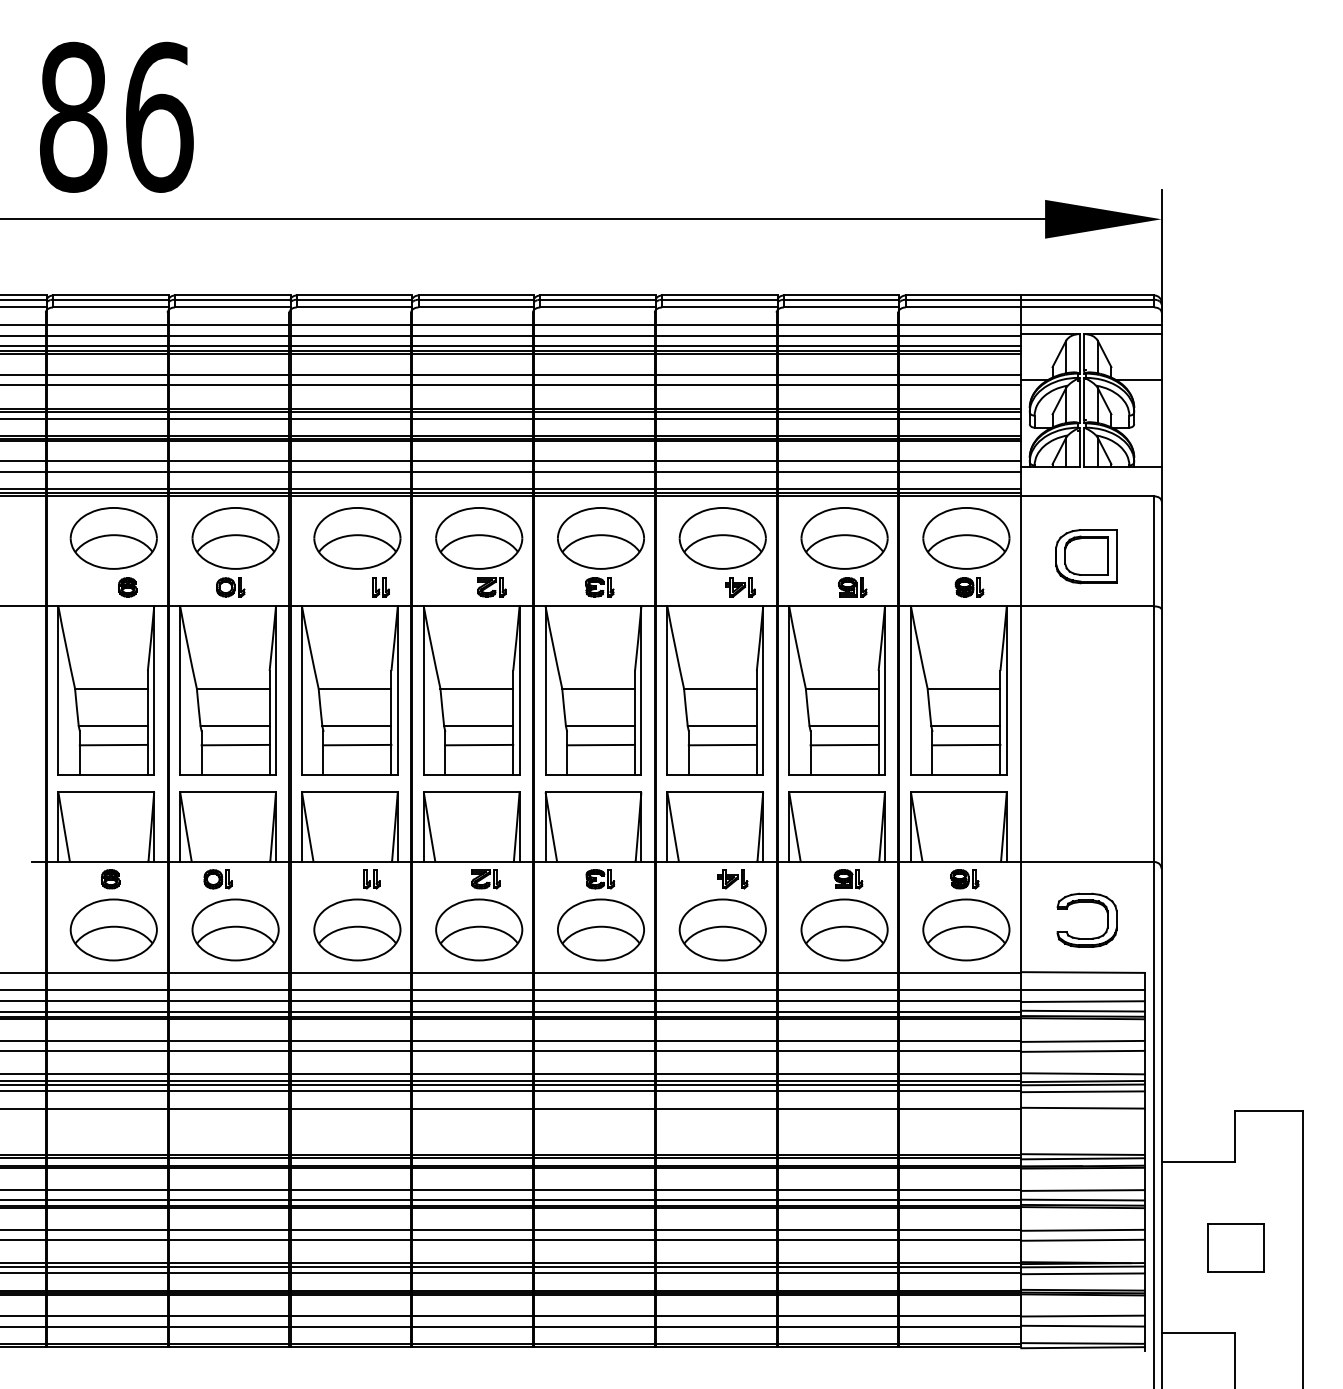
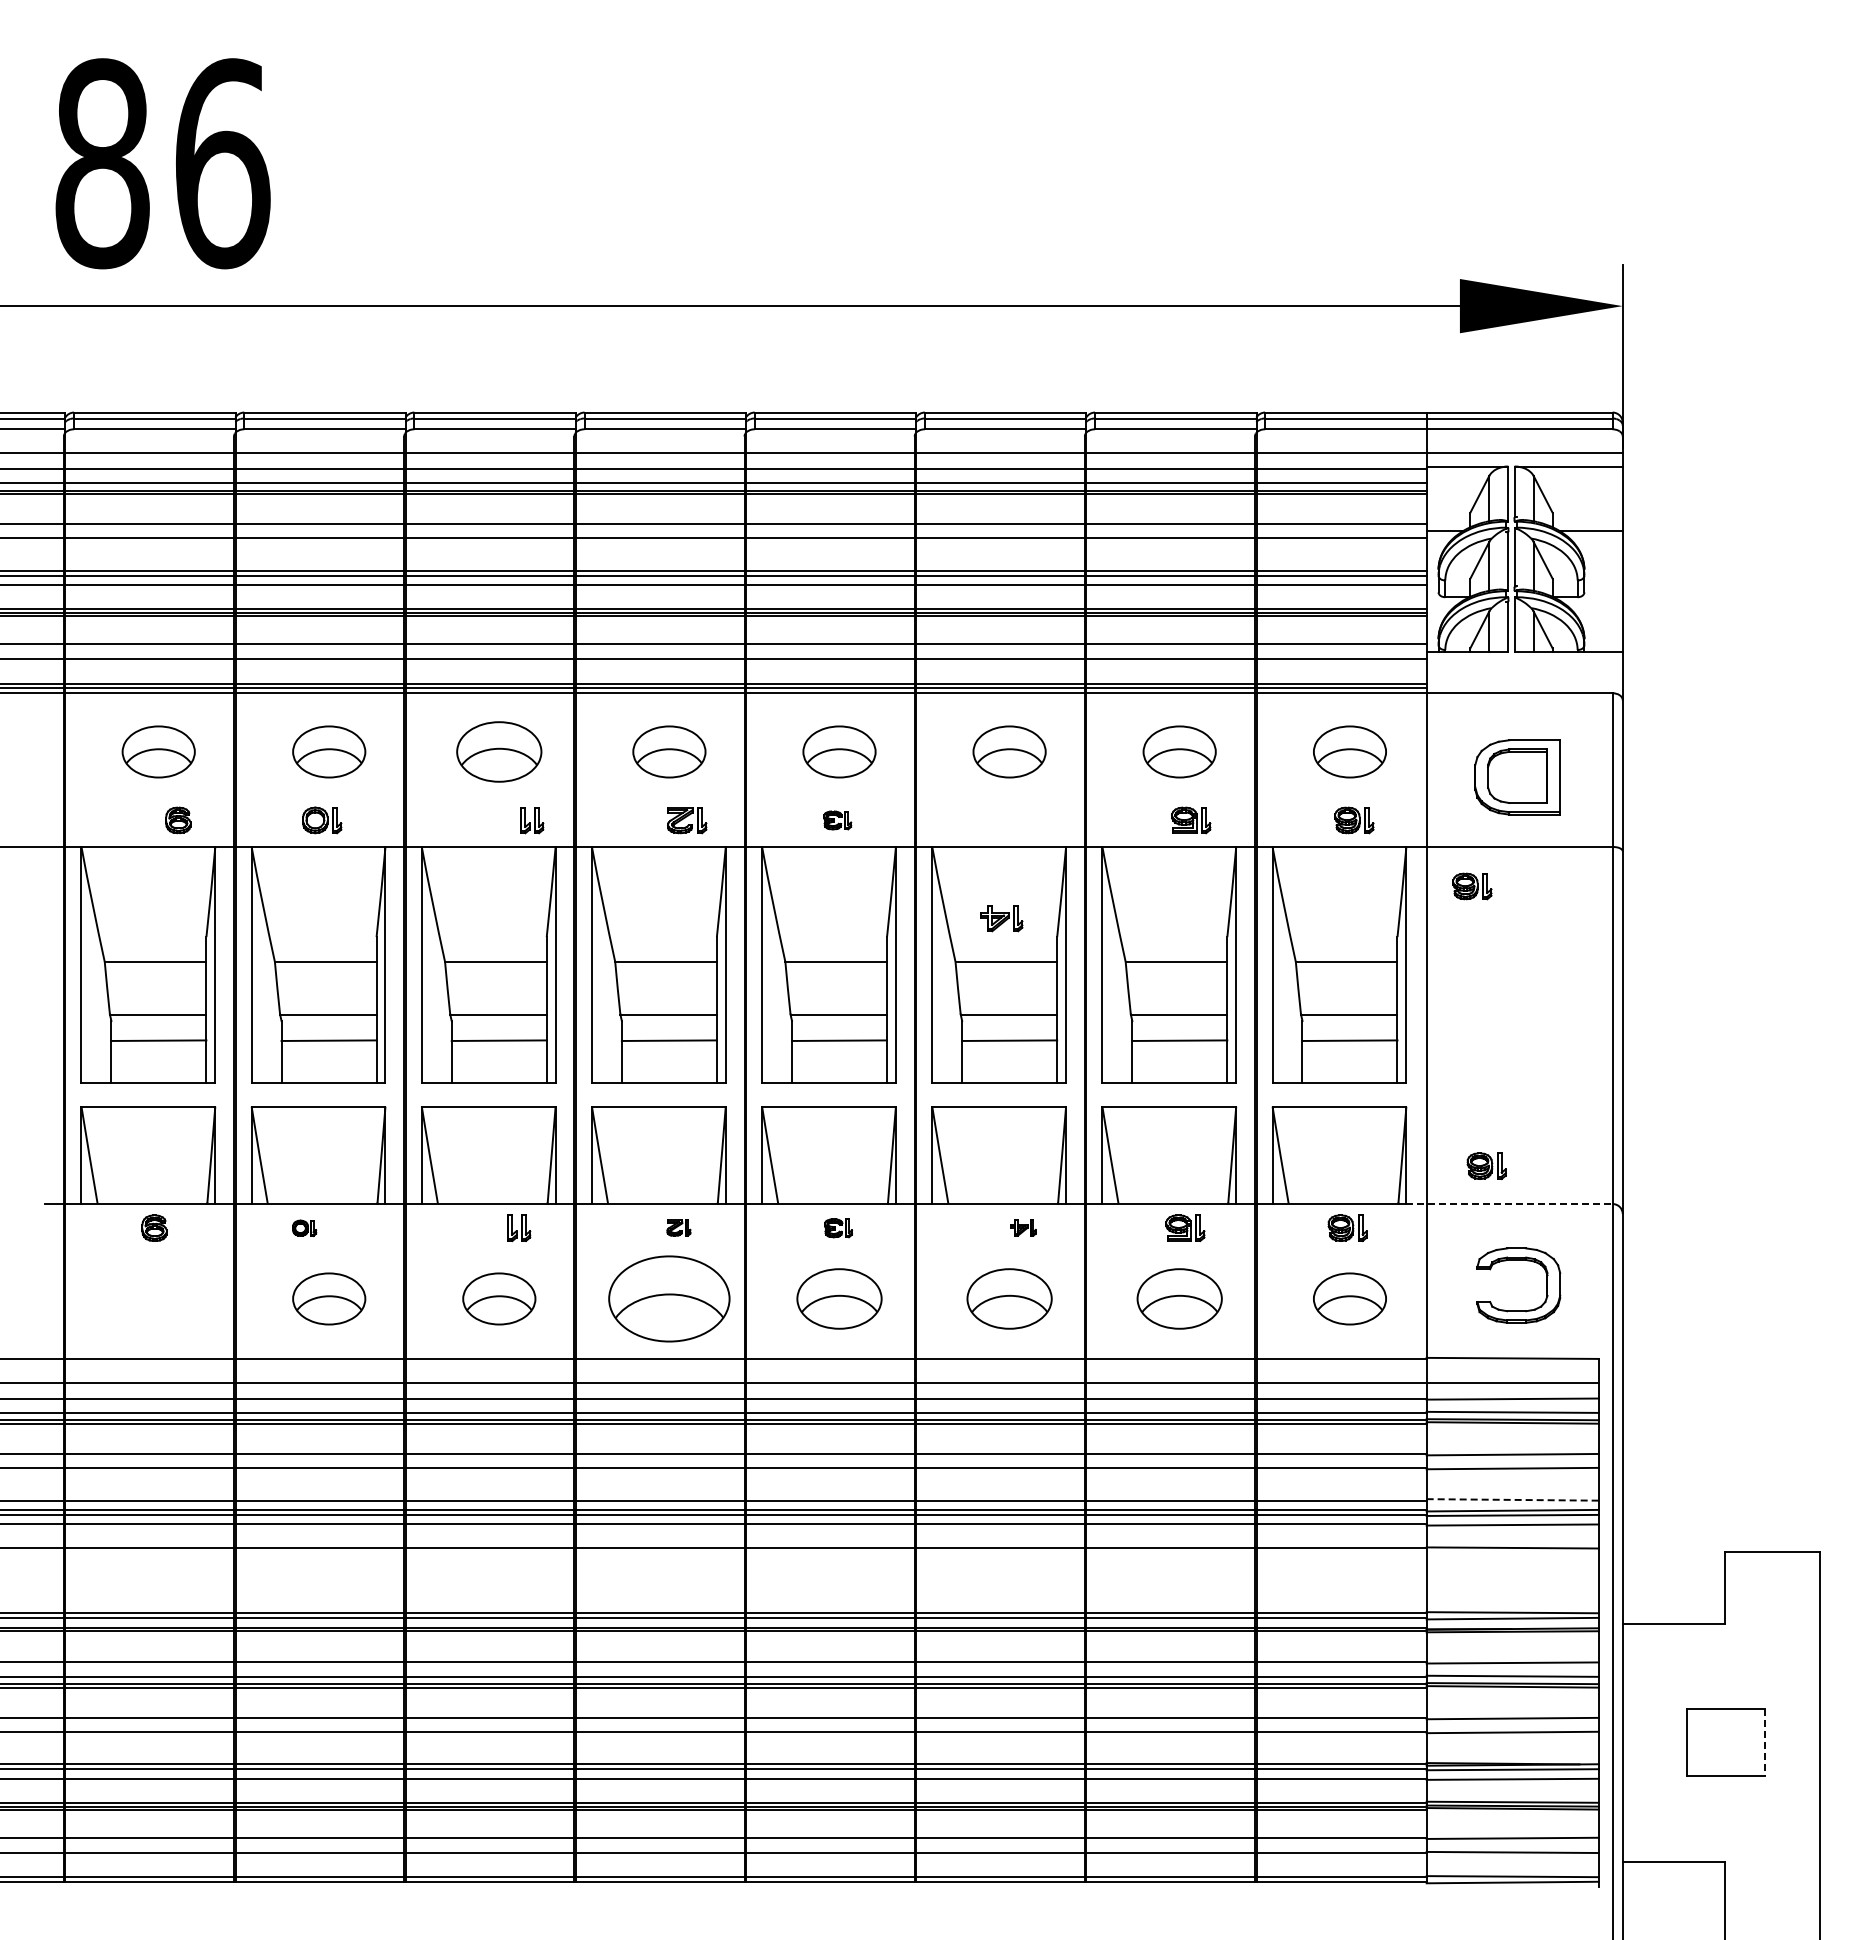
part: (113, 538) -> (158, 751), size x0.6
part: (235, 538) -> (329, 751), size x0.6
part: (357, 538) -> (499, 751), size x0.7
part: (479, 538) -> (669, 751), size x0.6
part: (600, 538) -> (839, 751), size x0.6
part: (722, 538) -> (1009, 751), size x0.6
part: (844, 538) -> (1179, 751), size x0.6
part: (966, 538) -> (1349, 751), size x0.6
part: (599, 587) -> (837, 820), size x0.7
part: (739, 587) -> (1001, 918), moved
part: (1054, 634) -> (1472, 886), added
part: (1064, 835) -> (1486, 1166), added
line: (1080, 862) -> (1509, 1204), solid -> dashed
part: (485, 878) -> (678, 1227), size x0.6
part: (732, 878) -> (1023, 1227), size x0.6
part: (218, 879) -> (304, 1228), size x0.6
part: (600, 879) -> (838, 1228), size x0.7
part: (113, 929) -> (158, 1298), removed
part: (235, 929) -> (329, 1298), size x0.6
part: (357, 929) -> (499, 1298), size x0.6
part: (600, 929) -> (839, 1298), size x0.7
part: (722, 929) -> (1009, 1298), size x0.7
part: (844, 929) -> (1179, 1298), size x0.7
part: (966, 929) -> (1349, 1298), size x0.6
line: (1083, 1073) -> (1513, 1499), solid -> dashed
line: (1263, 1247) -> (1765, 1742), solid -> dashed

